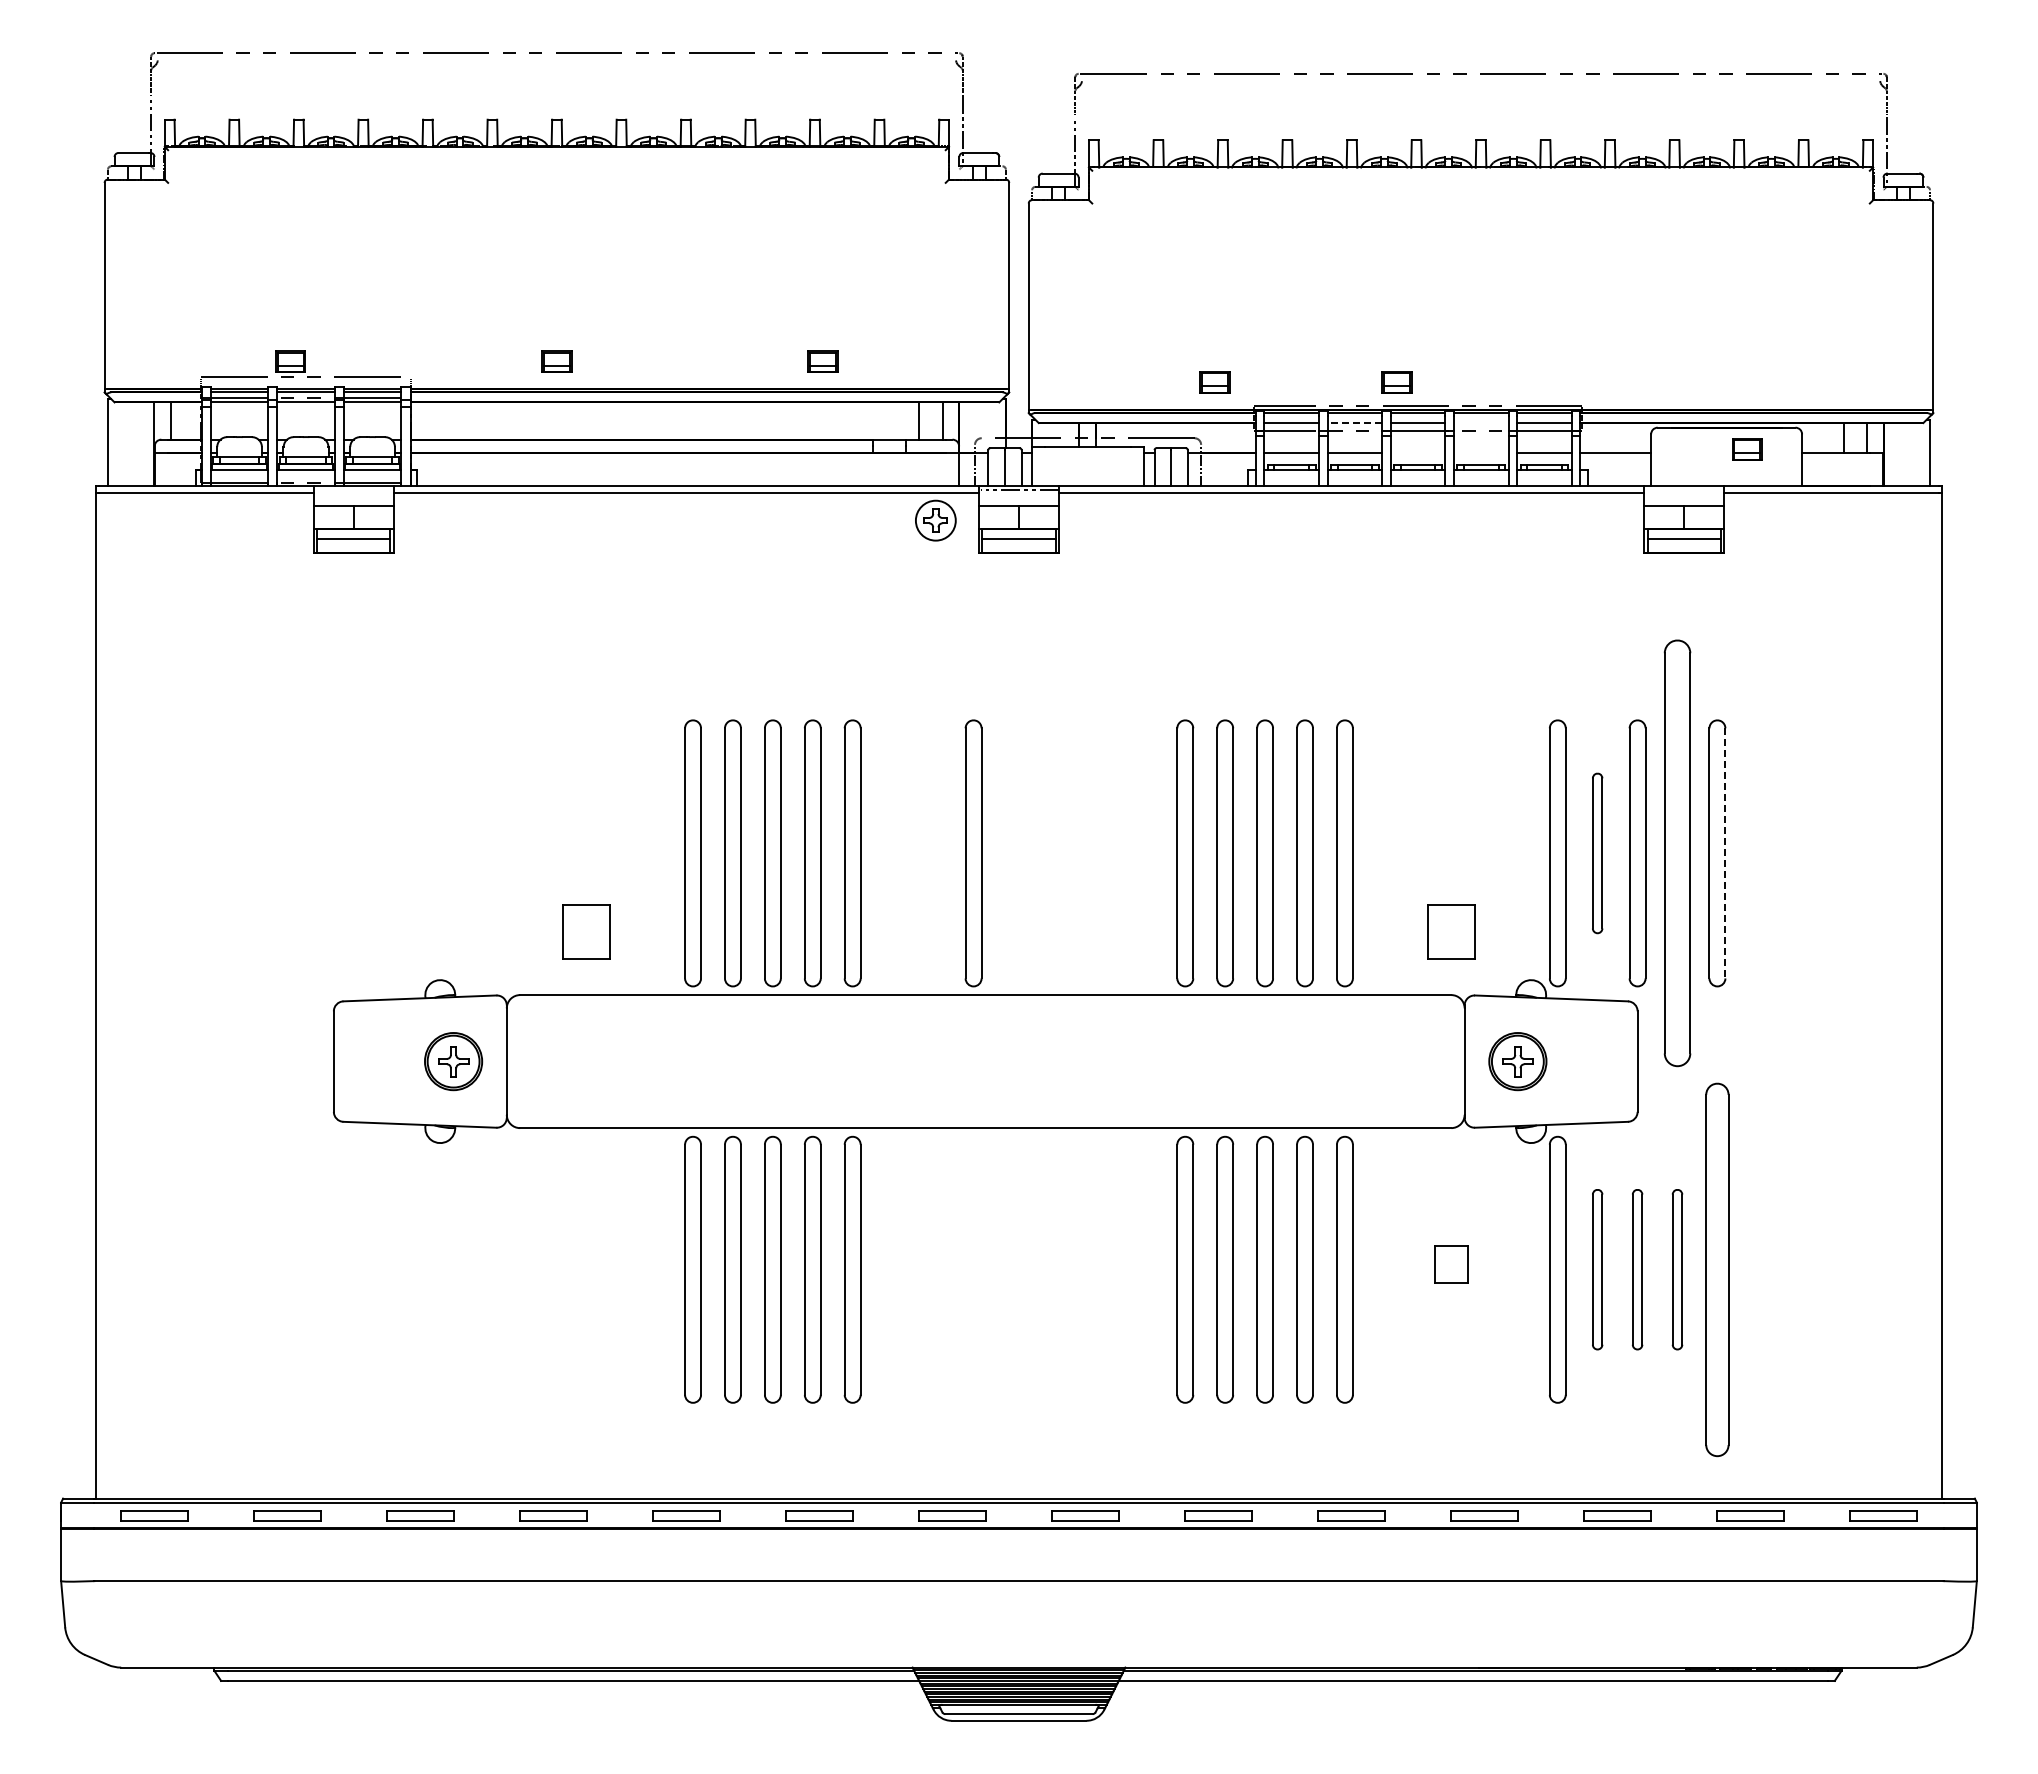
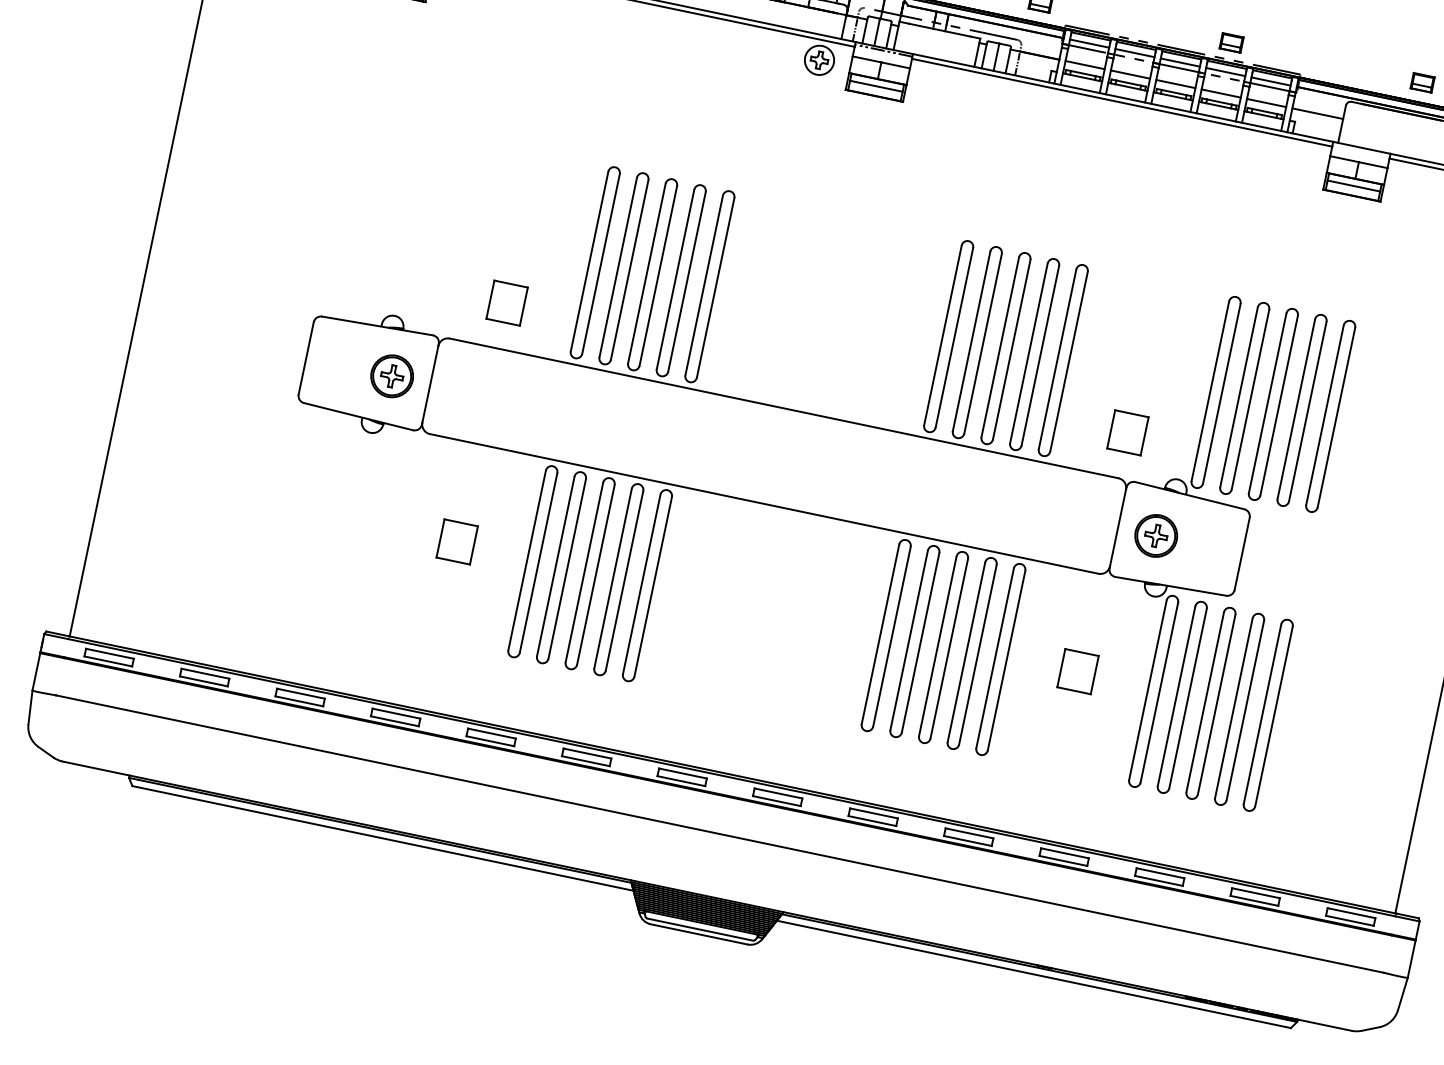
part: (1396, 382) -> (1231, 42), moved
line: (1354, 423) -> (1134, 53), dashed -> solid
line: (1481, 423) -> (1225, 72), added
part: (1747, 449) -> (1422, 82), moved
line: (1417, 452) -> (1175, 83), added
line: (1481, 452) -> (1221, 93), added
part: (973, 853) -> (796, 304), removed
part: (1597, 853) -> (1244, 398), size x1.67
part: (1677, 853) -> (1302, 410), size x0.62
line: (1725, 853) -> (1336, 417), dashed -> solid
part: (586, 1264) -> (457, 541), added
part: (1451, 1264) -> (1078, 671), size x1.43
part: (1597, 1269) -> (1182, 697), size x1.67
part: (1637, 1269) -> (1210, 703), size x1.67
part: (1677, 1269) -> (1239, 709), size x1.67
part: (1717, 1269) -> (1268, 715), size x0.71

